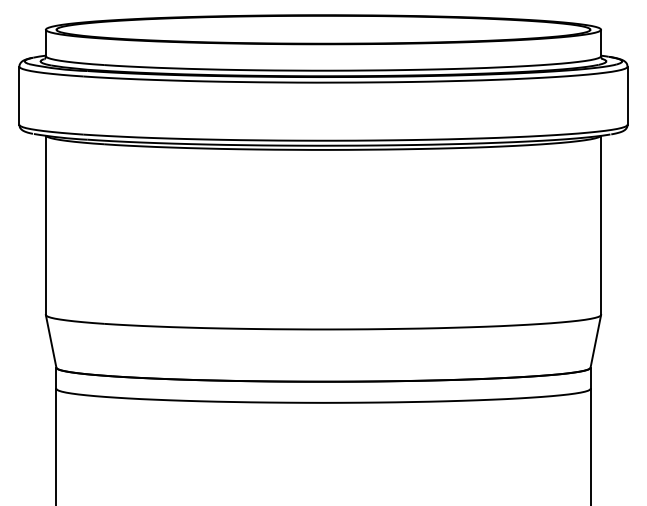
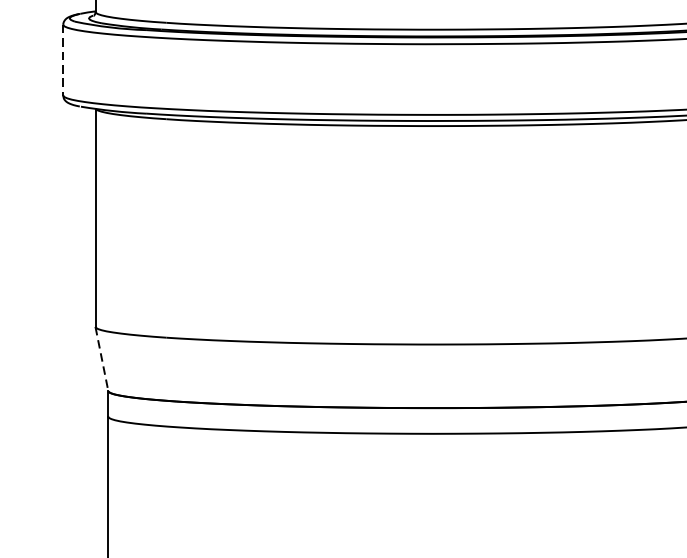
line: (19, 96) -> (63, 61), solid -> dashed
line: (51, 341) -> (102, 359), solid -> dashed

